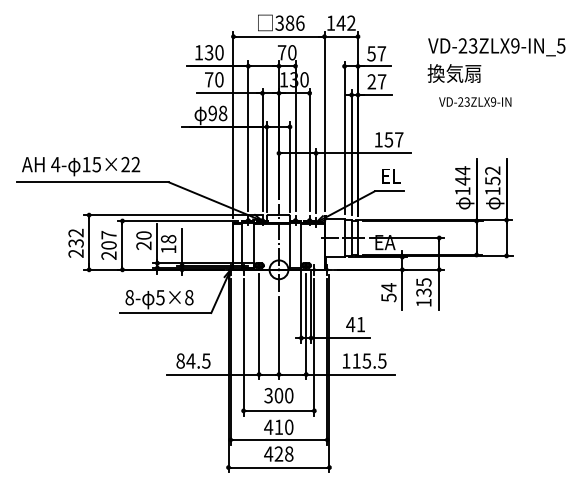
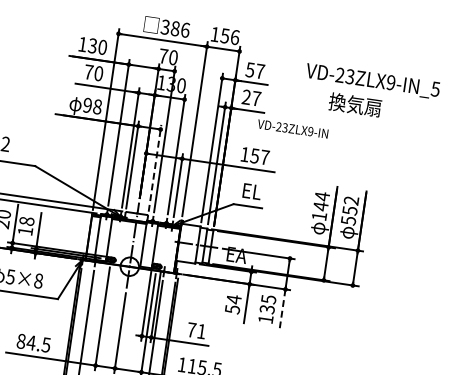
text: (345, 22) -> (229, 35), 142 -> 156
text: (454, 73) -> (355, 104), moved
text: (475, 101) -> (293, 128), moved
line: (289, 166) -> (154, 167), solid -> dashed
text: (492, 191) -> (348, 220), 152 -> 552
line: (439, 289) -> (282, 308), solid -> dashed
text: (350, 324) -> (191, 329), 41 -> 71

